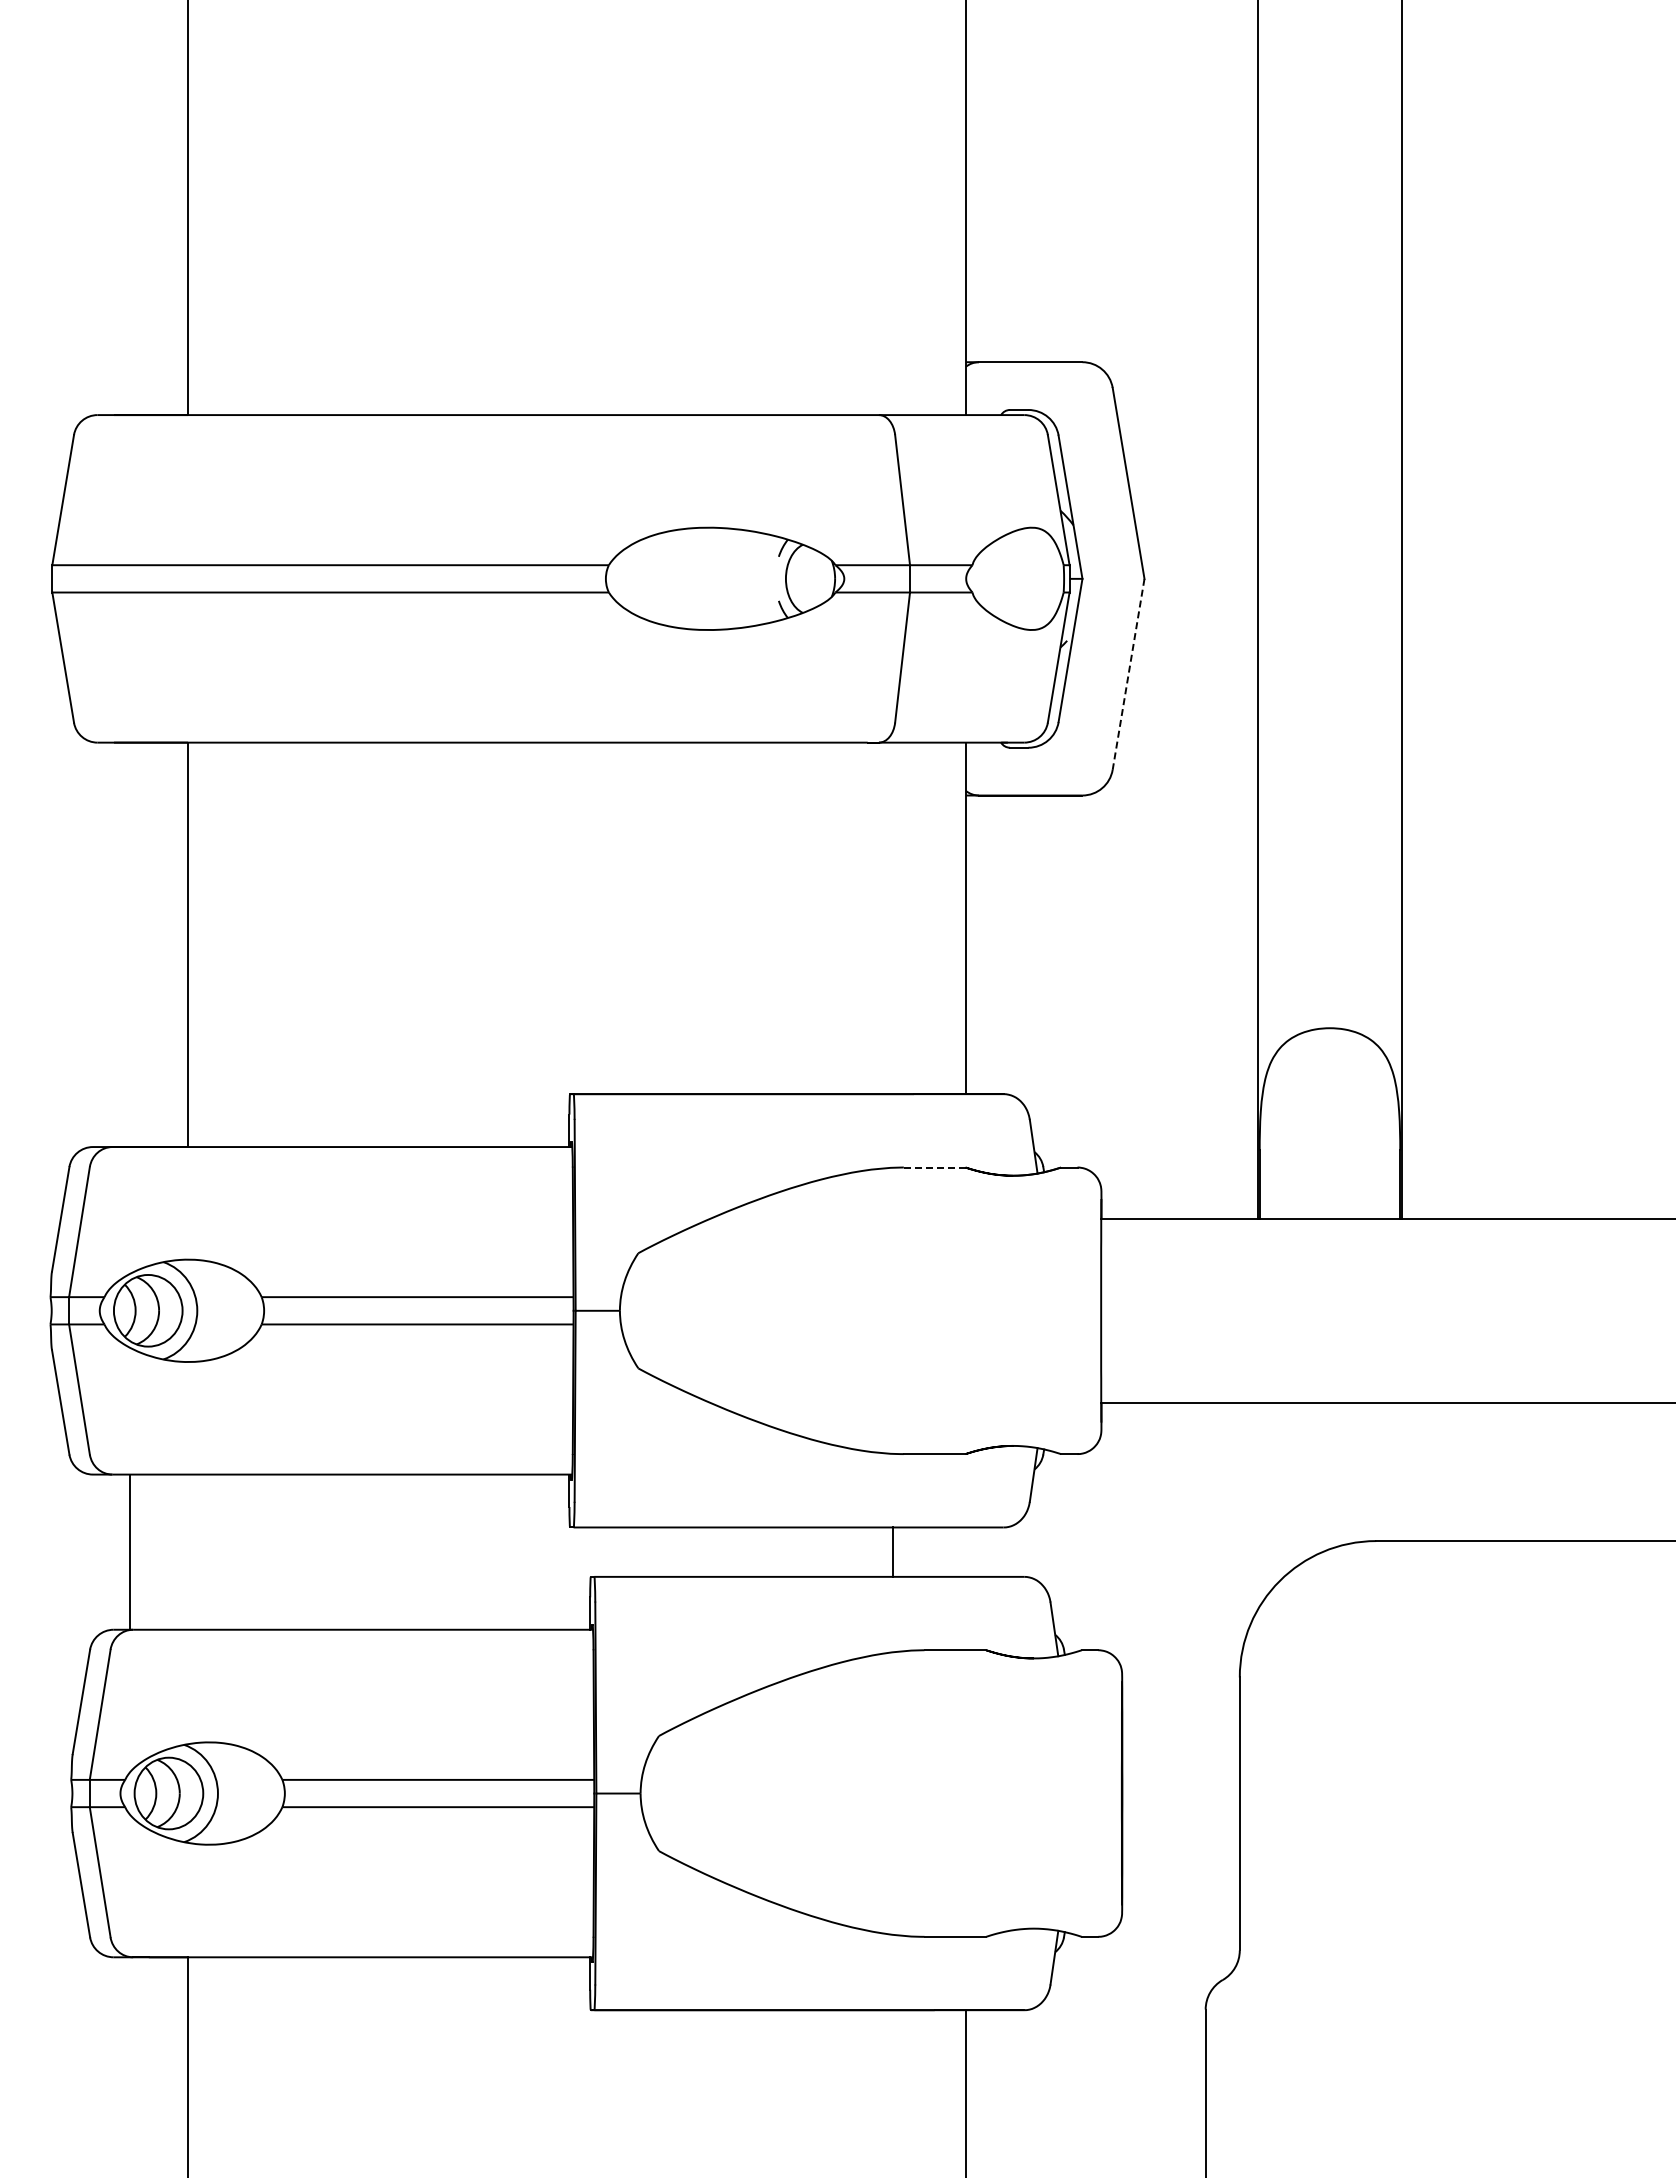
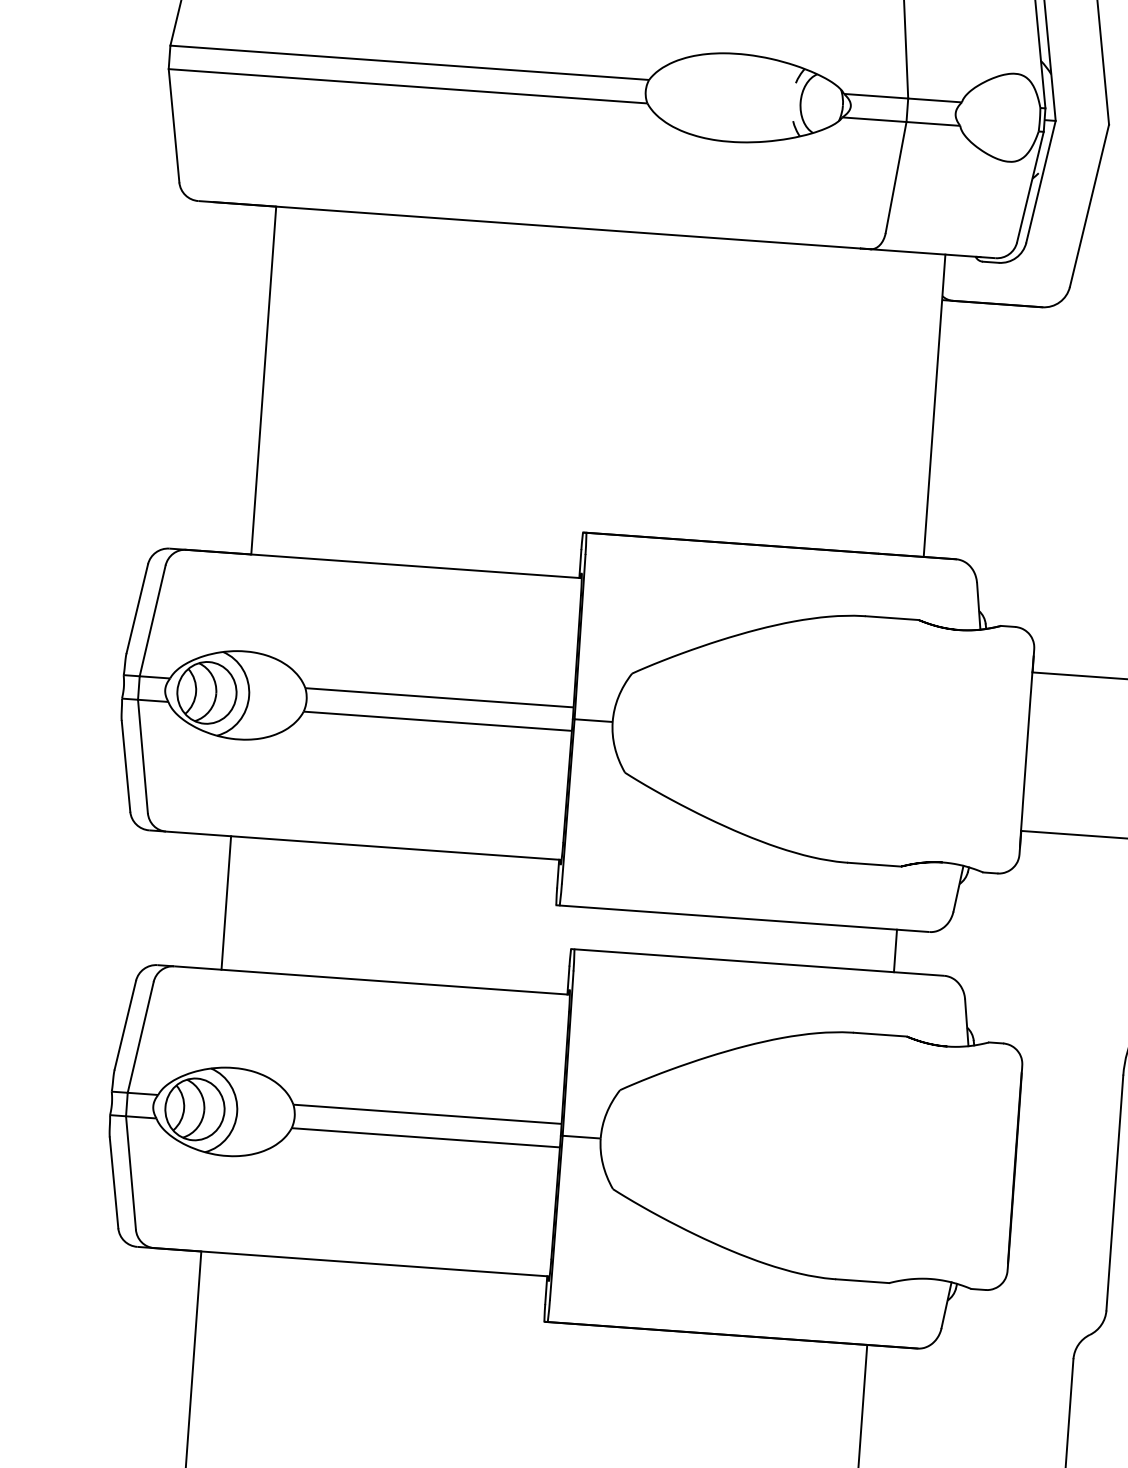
line: (1128, 674) -> (1089, 206), dashed -> solid
line: (934, 1167) -> (892, 618), dashed -> solid
line: (130, 1551) -> (226, 902), moved
line: (892, 1551) -> (895, 950), moved

